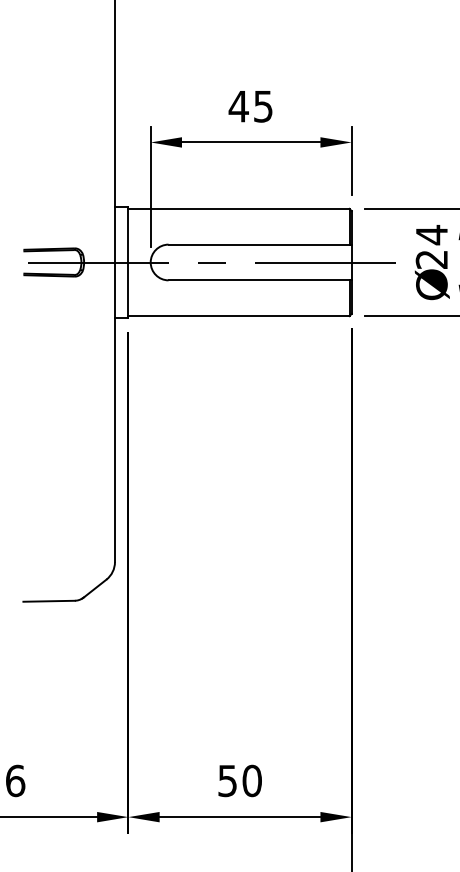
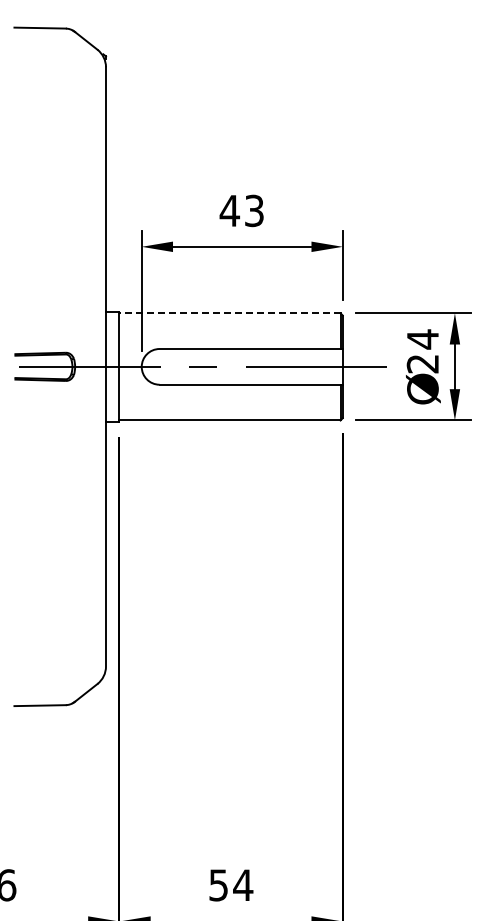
text: (263, 106) -> (254, 210), 45 -> 43
line: (238, 209) -> (229, 313), solid -> dashed
text: (252, 781) -> (243, 885), 50 -> 54

